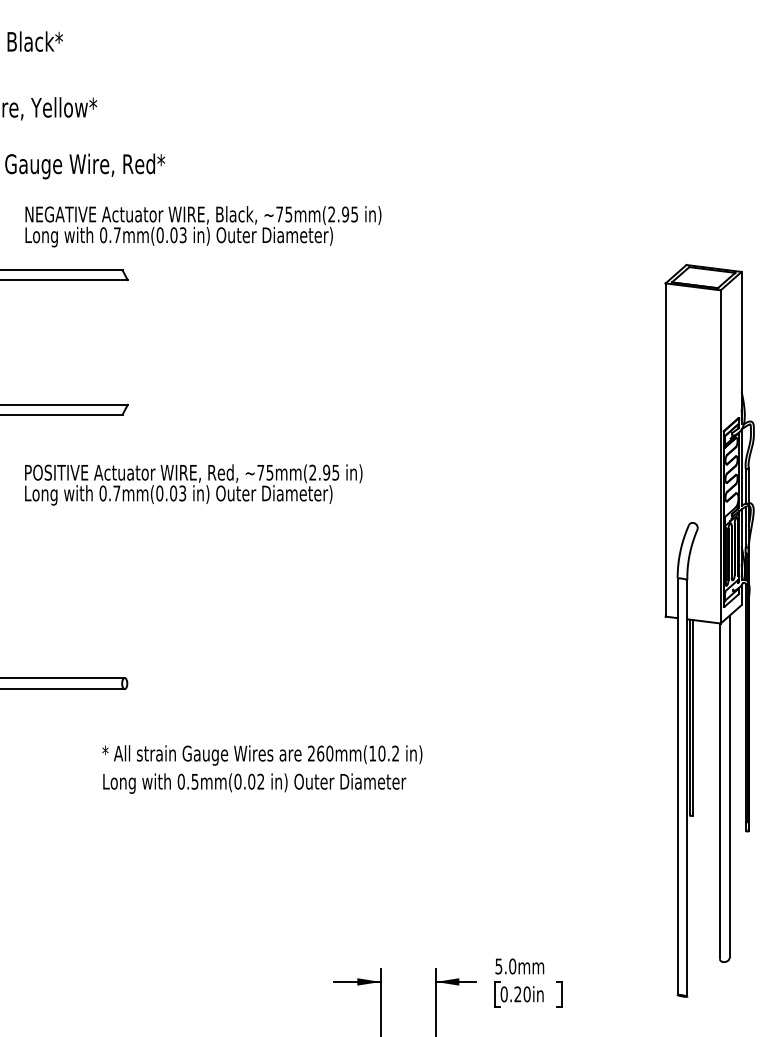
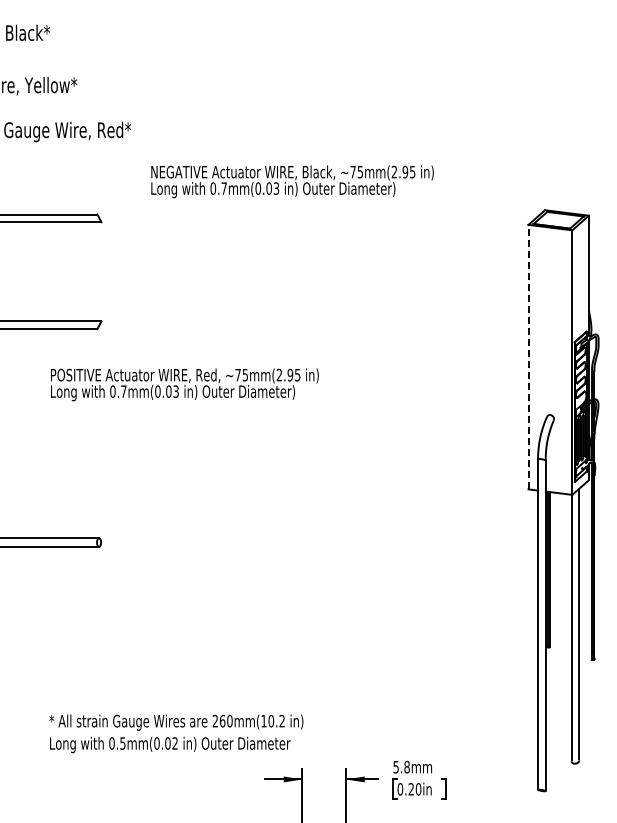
text: (203, 226) -> (292, 181), moved
line: (665, 449) -> (528, 356), solid -> dashed
text: (193, 484) -> (184, 384), moved
text: (262, 769) -> (176, 733), moved
text: (511, 966) -> (406, 767), 5.0mm -> 5.8mm

